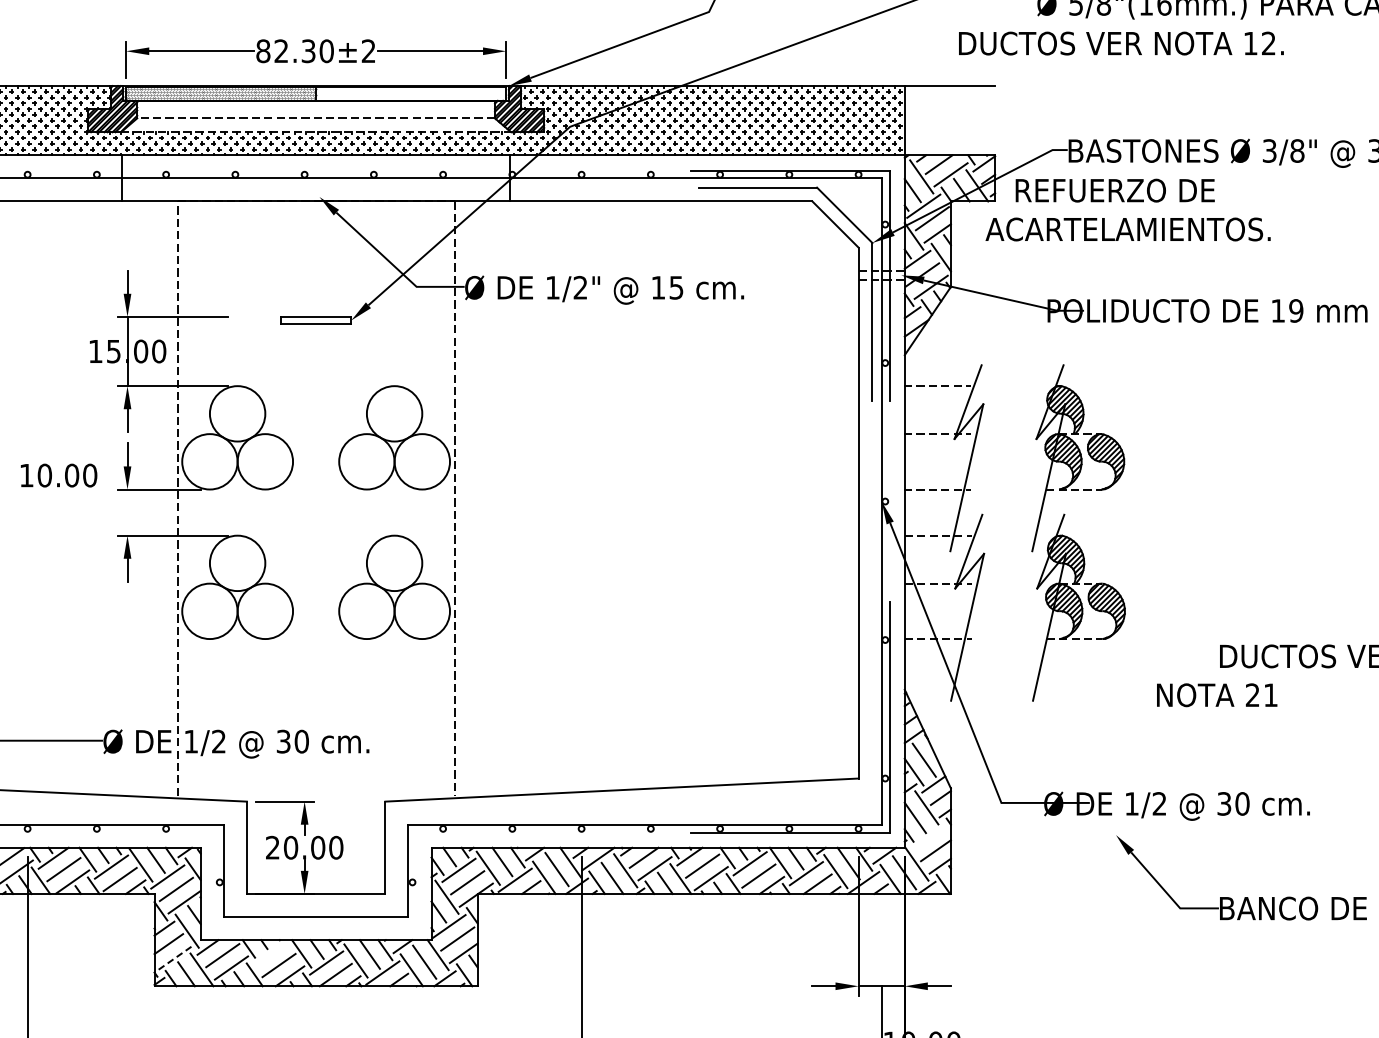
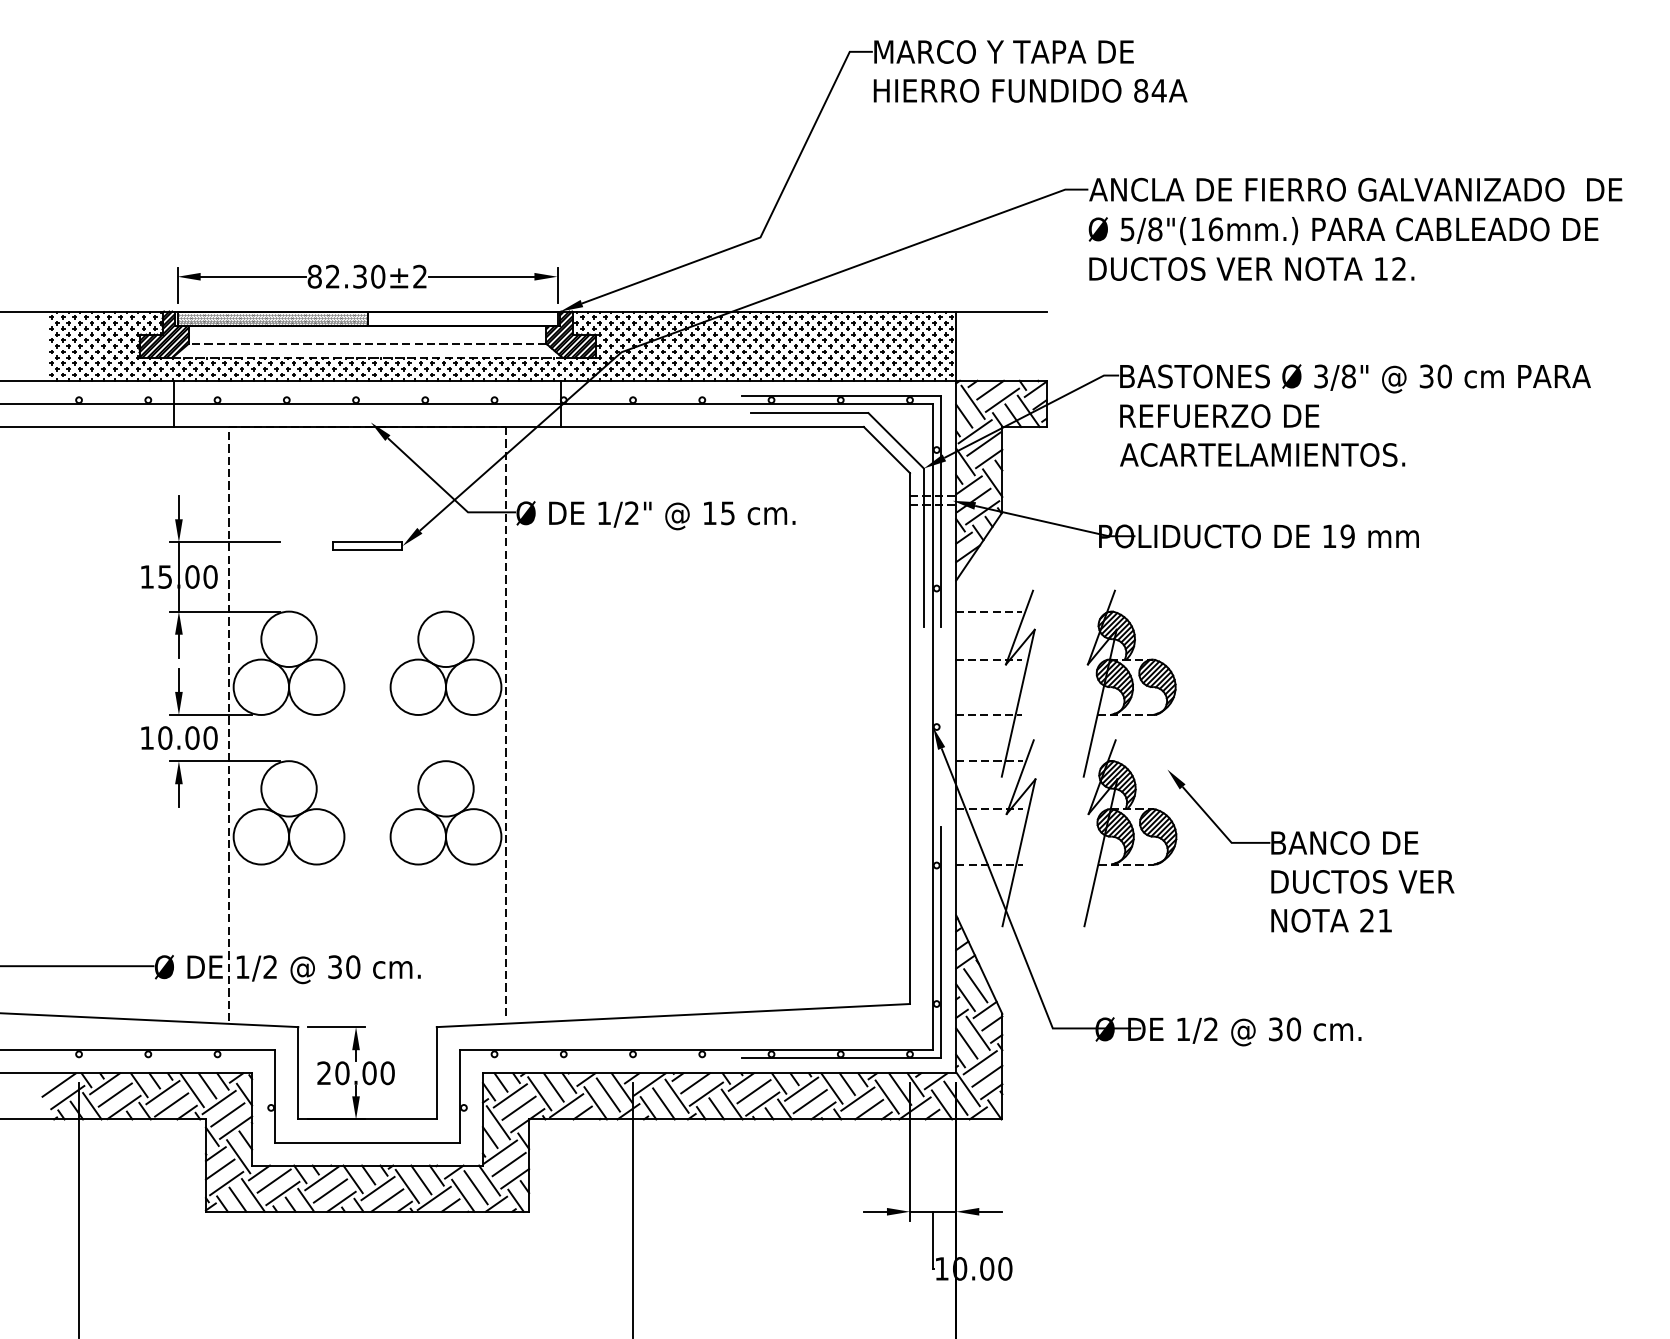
text: (1121, 43) -> (1251, 268), moved
text: (1115, 190) -> (1219, 415), moved
text: (1128, 229) -> (1262, 454), moved
text: (59, 475) -> (179, 737), moved
text: (1217, 695) -> (1331, 920), moved
line: (928, 837) -> (979, 1062), added
part: (1245, 897) -> (1296, 831), moved
line: (270, 953) -> (321, 1178), added
line: (176, 958) -> (227, 1183), dashed -> solid

